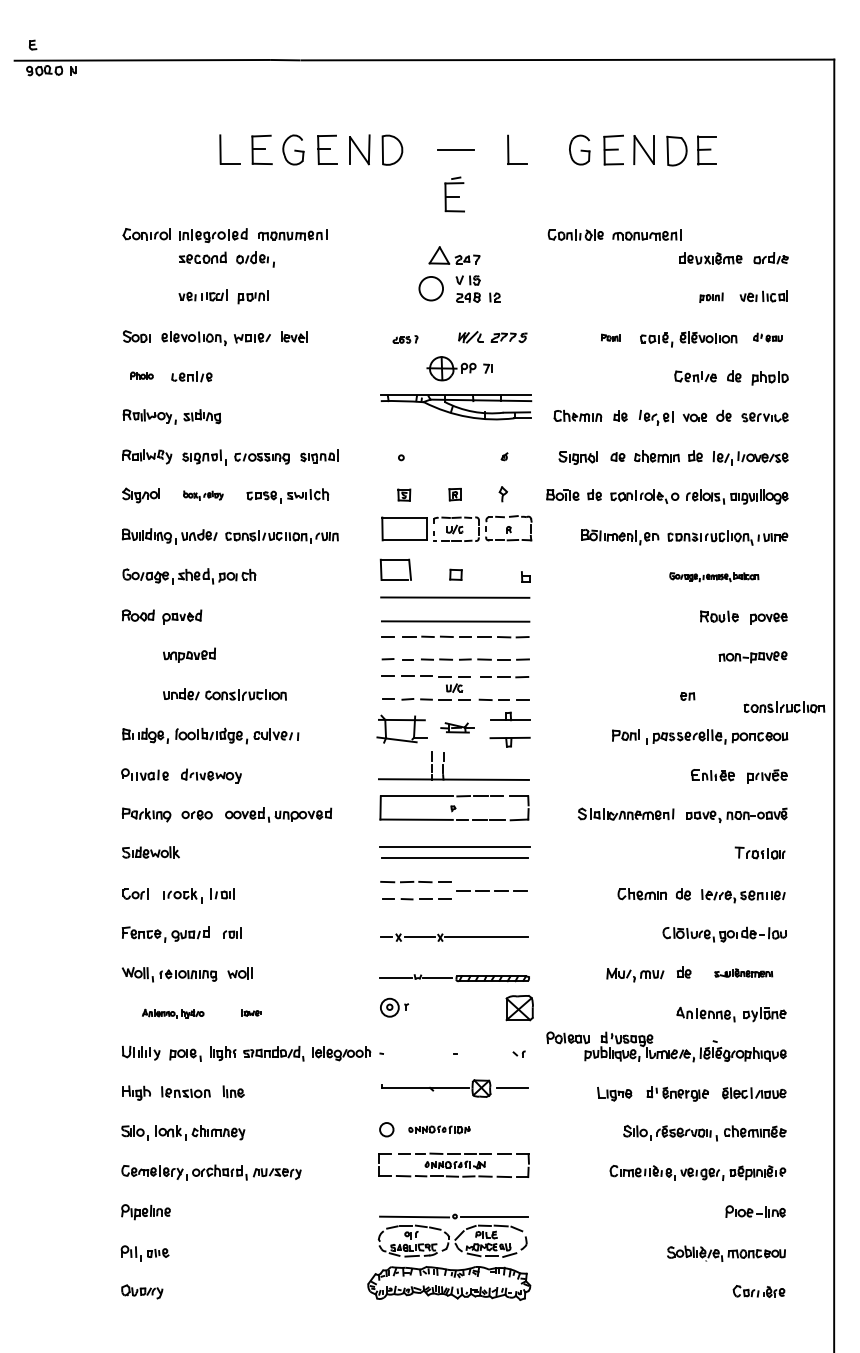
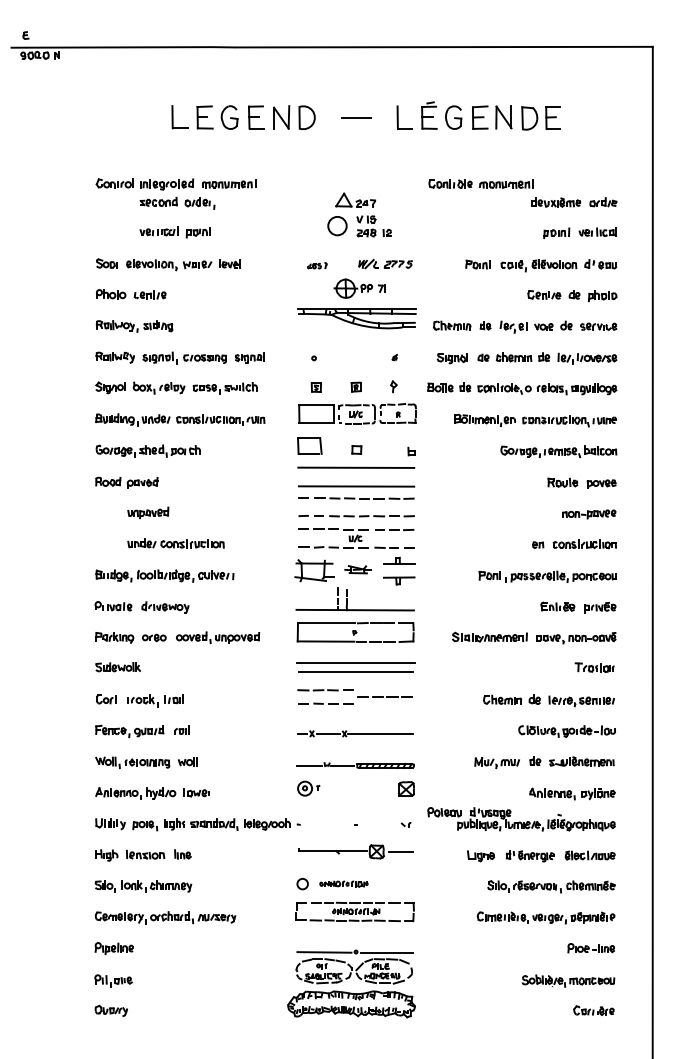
part: (454, 194) -> (429, 115), moved
part: (711, 297) -> (556, 232), size x1.43
part: (610, 337) -> (477, 264), size x1.67
part: (767, 337) -> (600, 264), size x1.43
part: (141, 375) -> (110, 293), size x1.67
part: (203, 495) -> (159, 387), size x1.67
part: (714, 576) -> (559, 451), size x1.67
part: (784, 707) -> (584, 544), moved
part: (743, 972) -> (581, 761), size x1.43
part: (519, 1007) -> (406, 788), size x0.71
part: (251, 1012) -> (196, 792), size x1.67
part: (172, 1013) -> (135, 793), size x1.67

